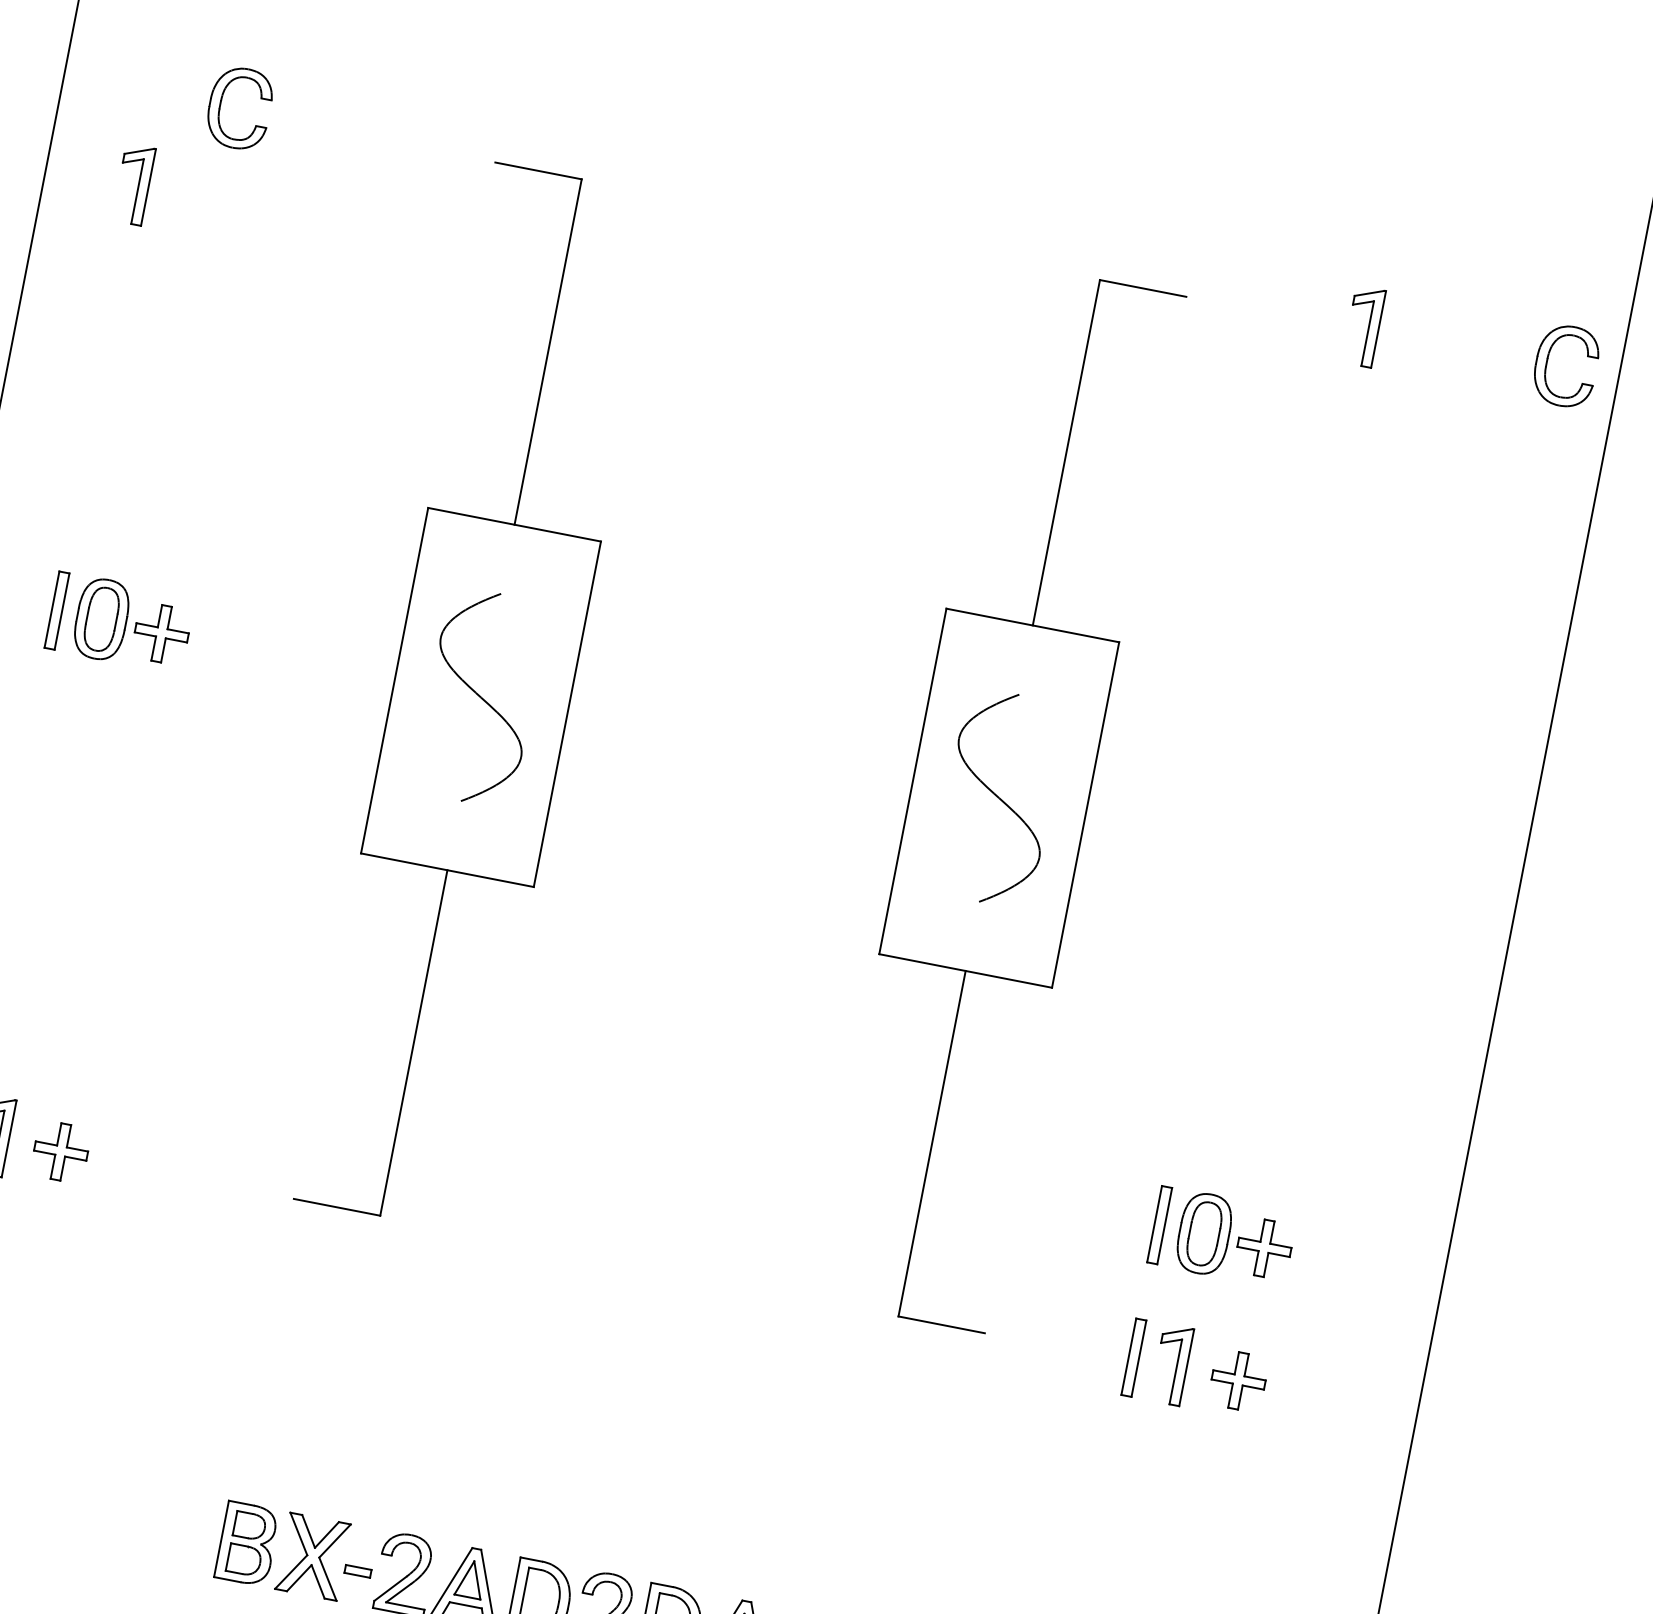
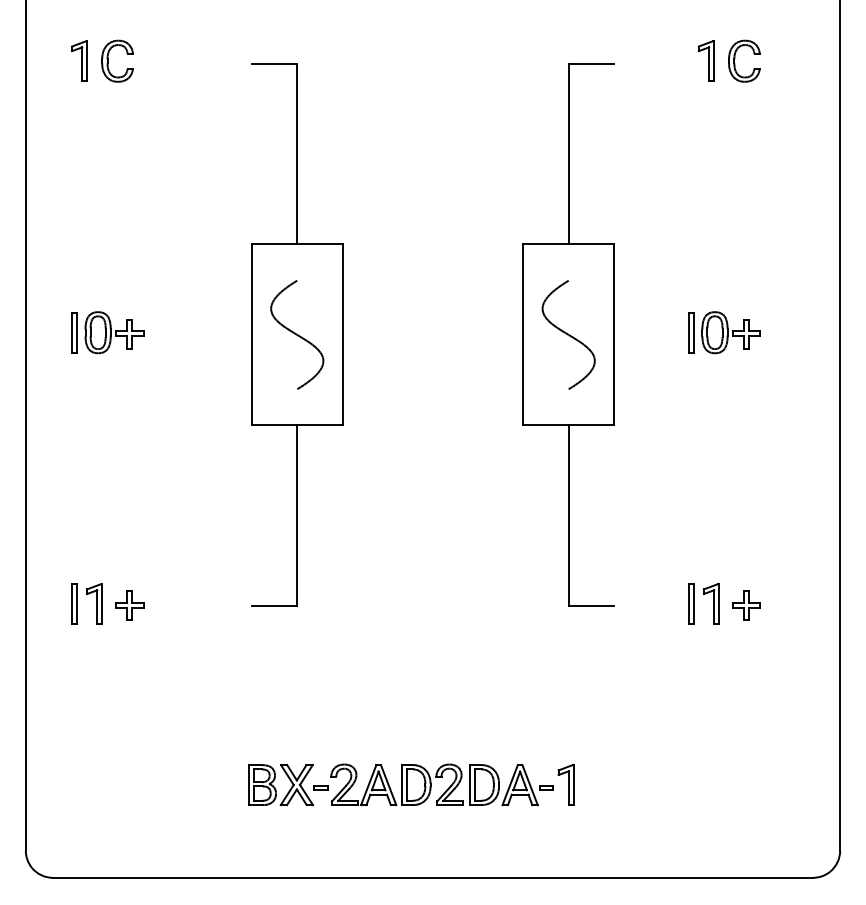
part: (133, 183) -> (79, 60), moved
part: (1549, 359) -> (735, 59), moved
part: (1222, 1236) -> (724, 332), moved

